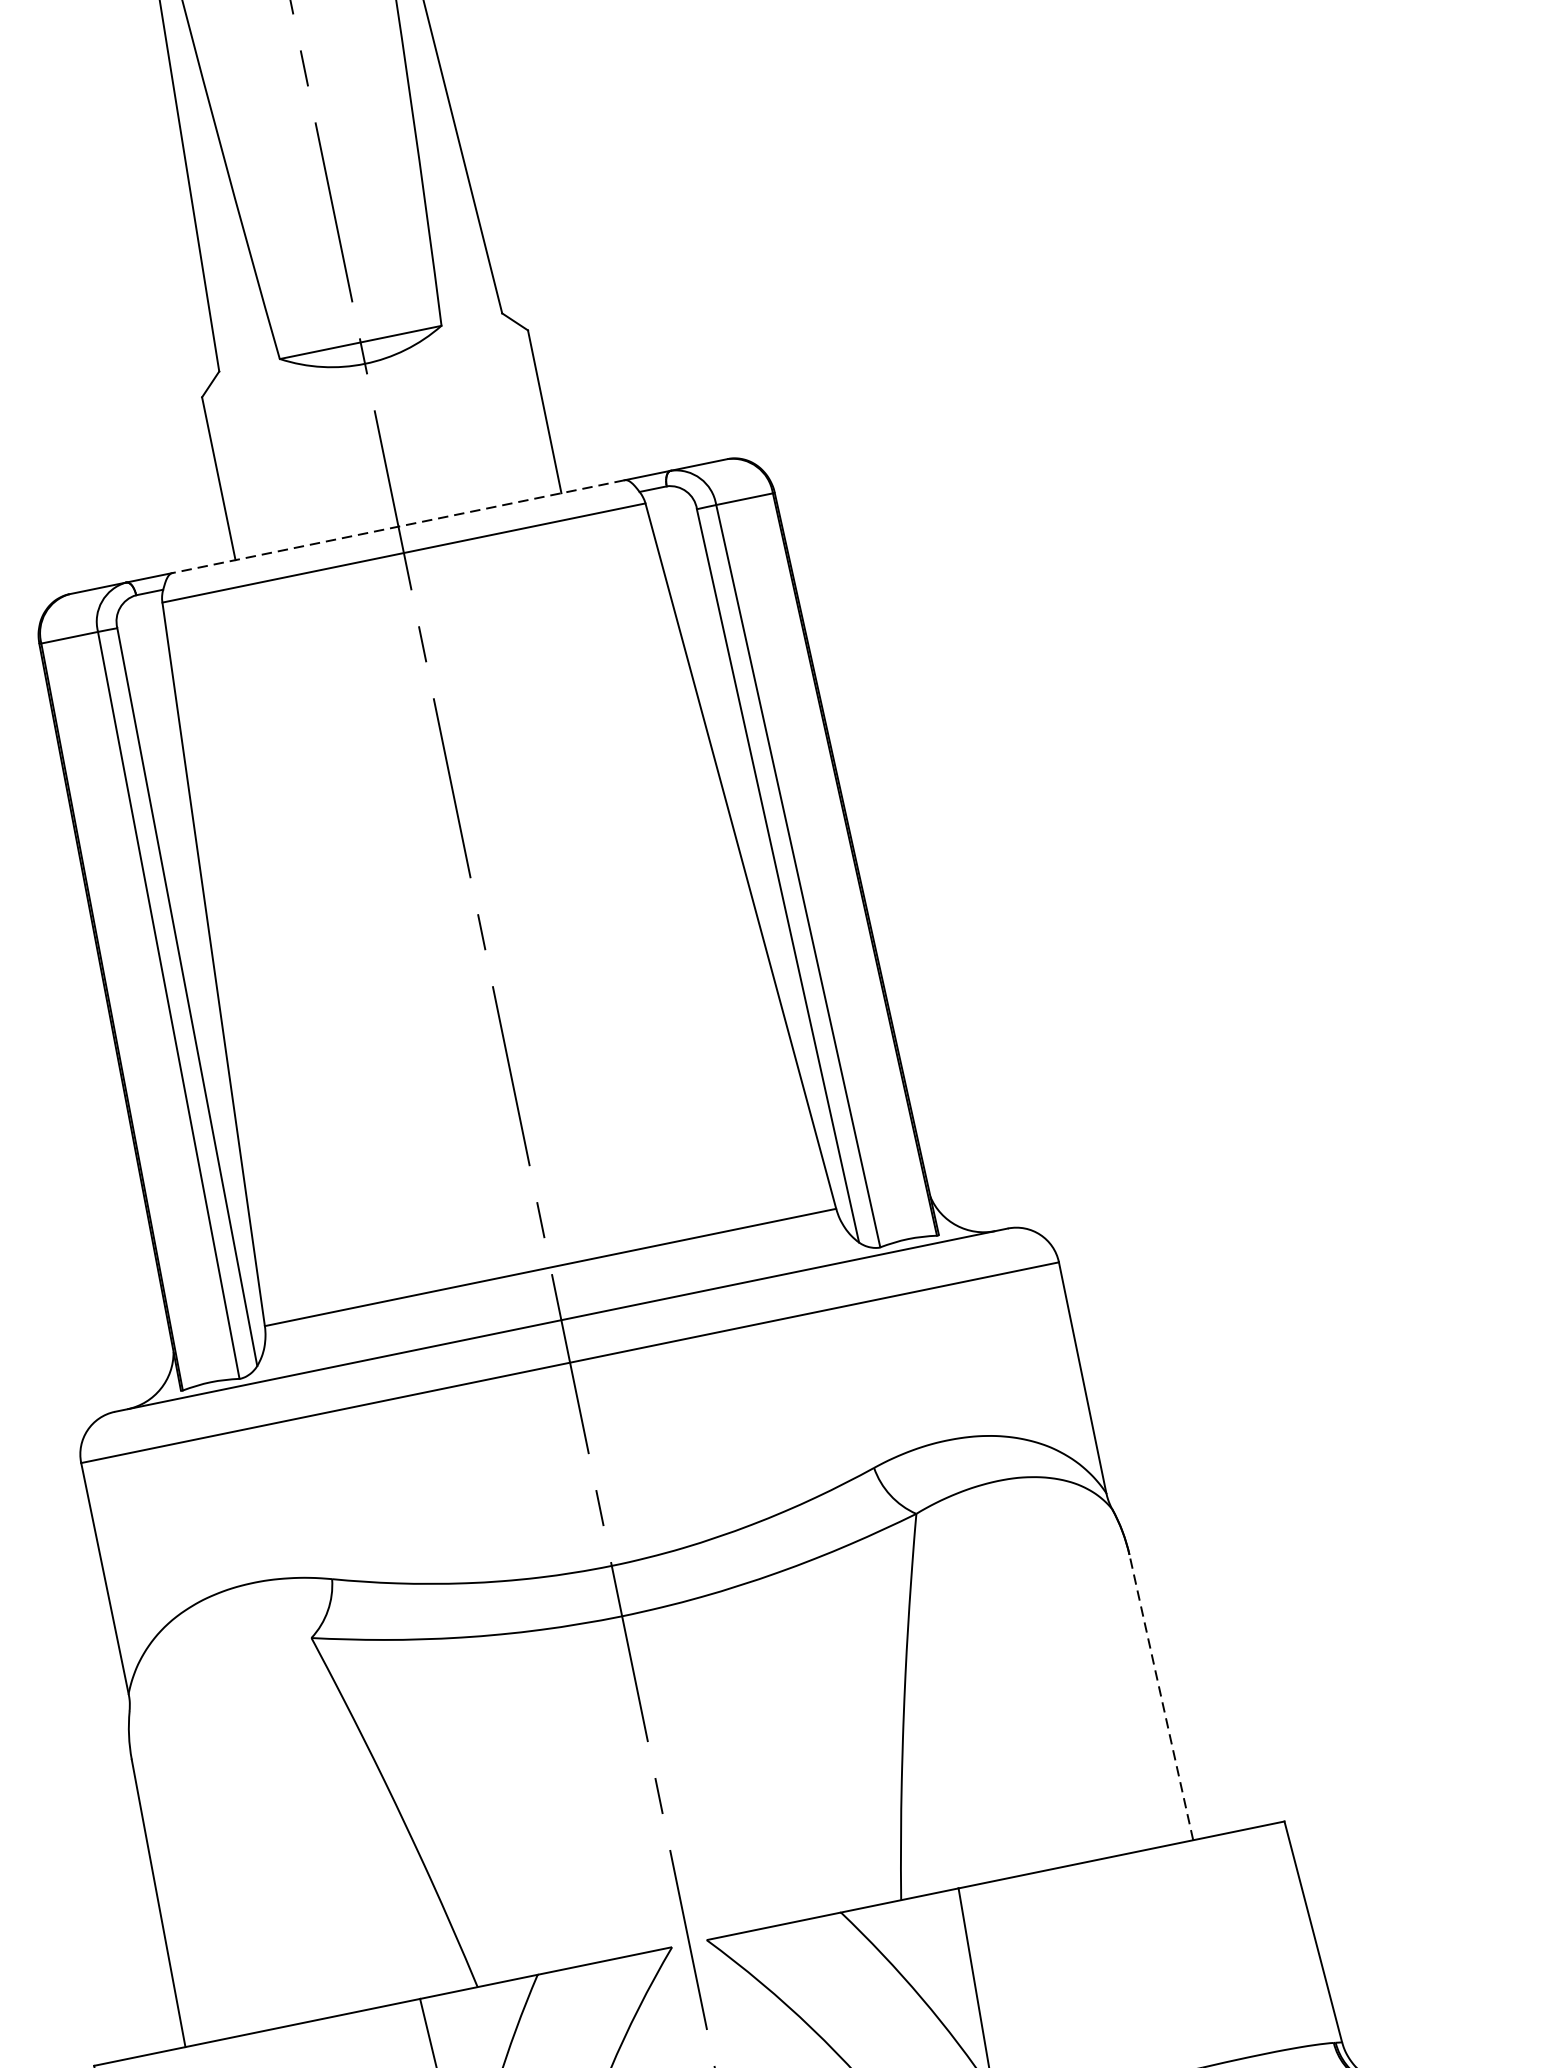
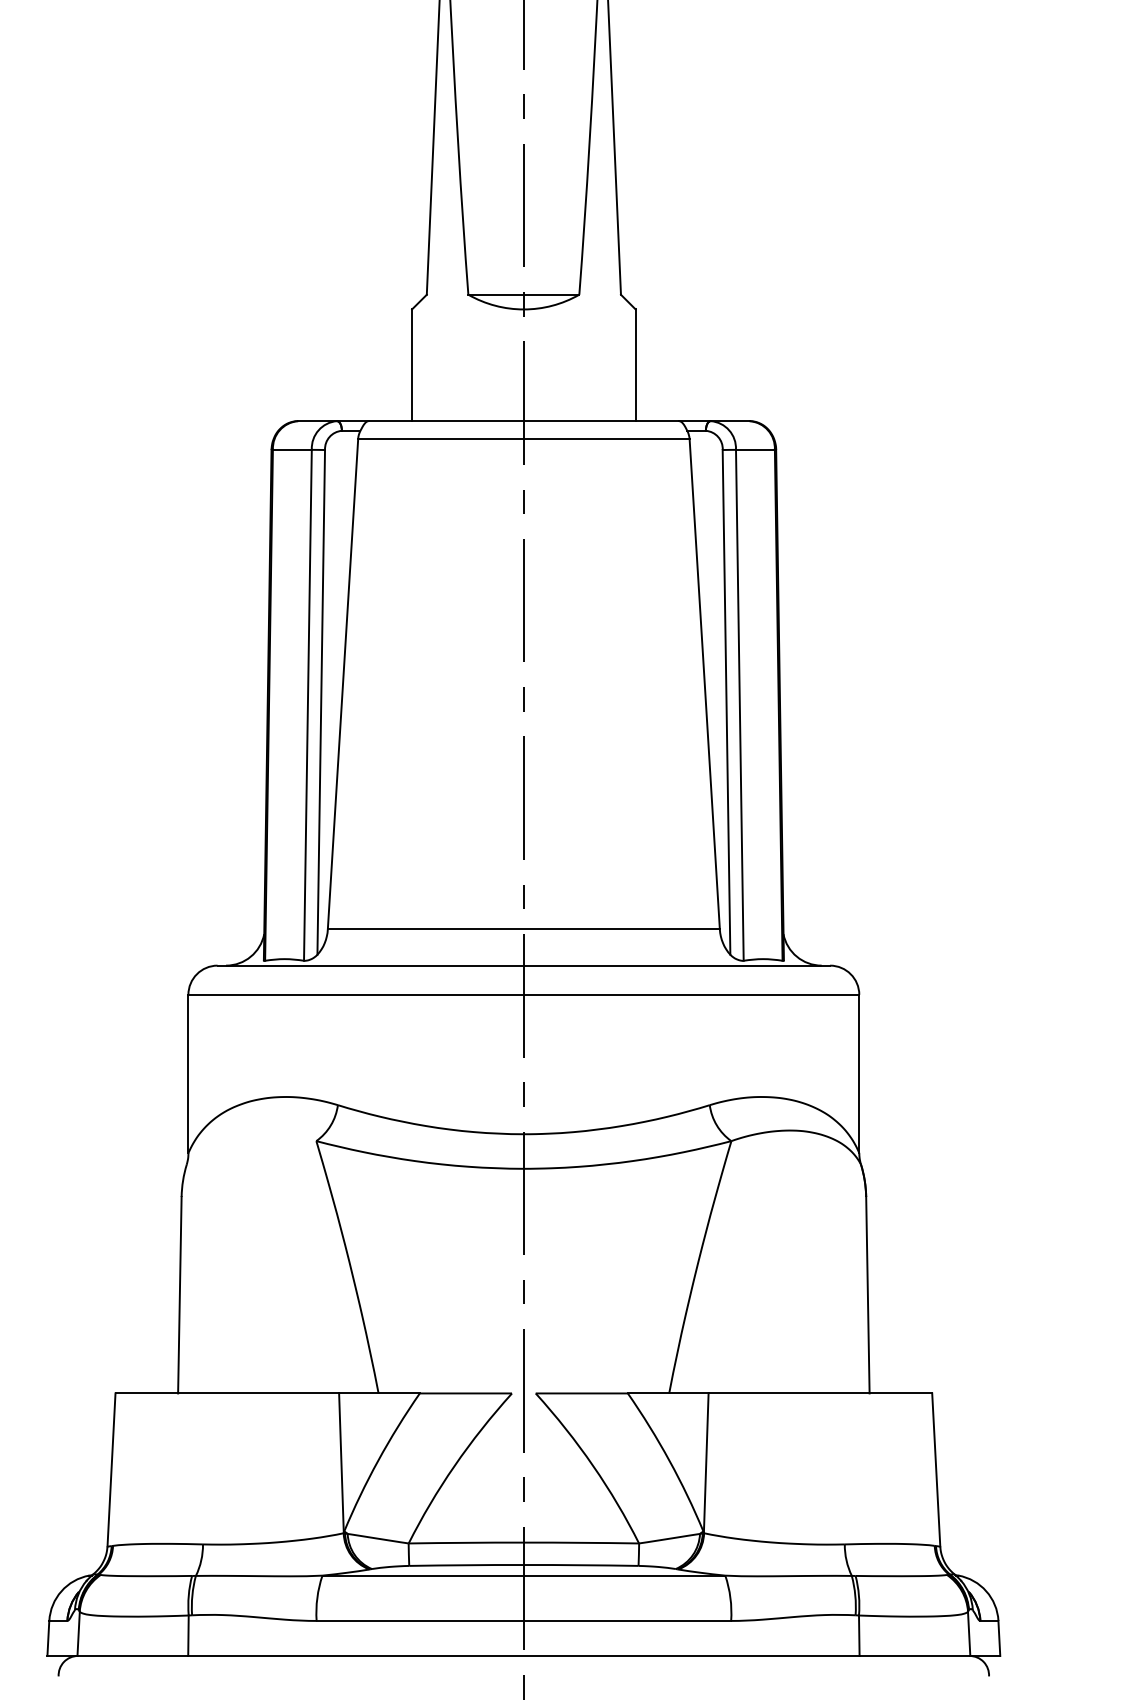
line: (398, 527) -> (523, 421), dashed -> solid
line: (1160, 1696) -> (867, 1294), dashed -> solid

